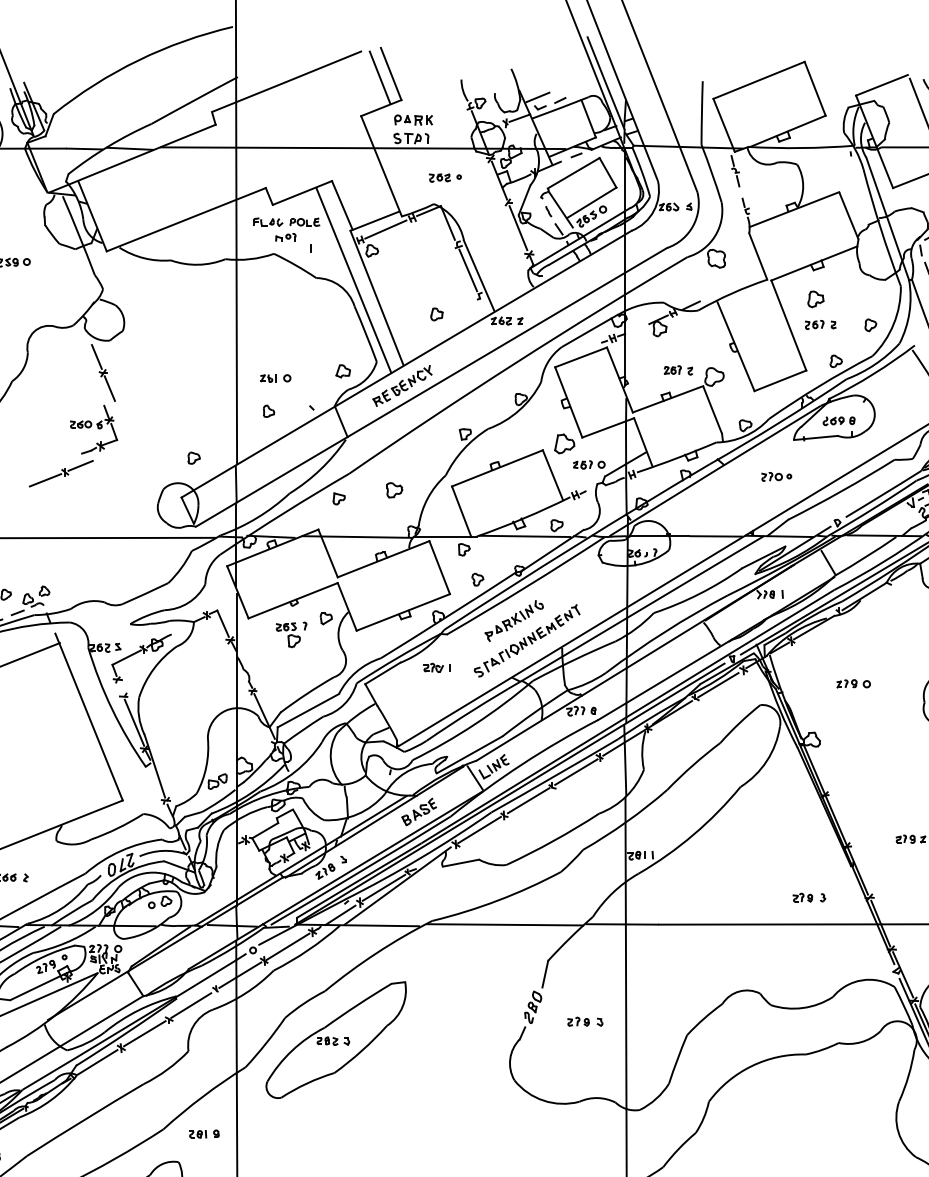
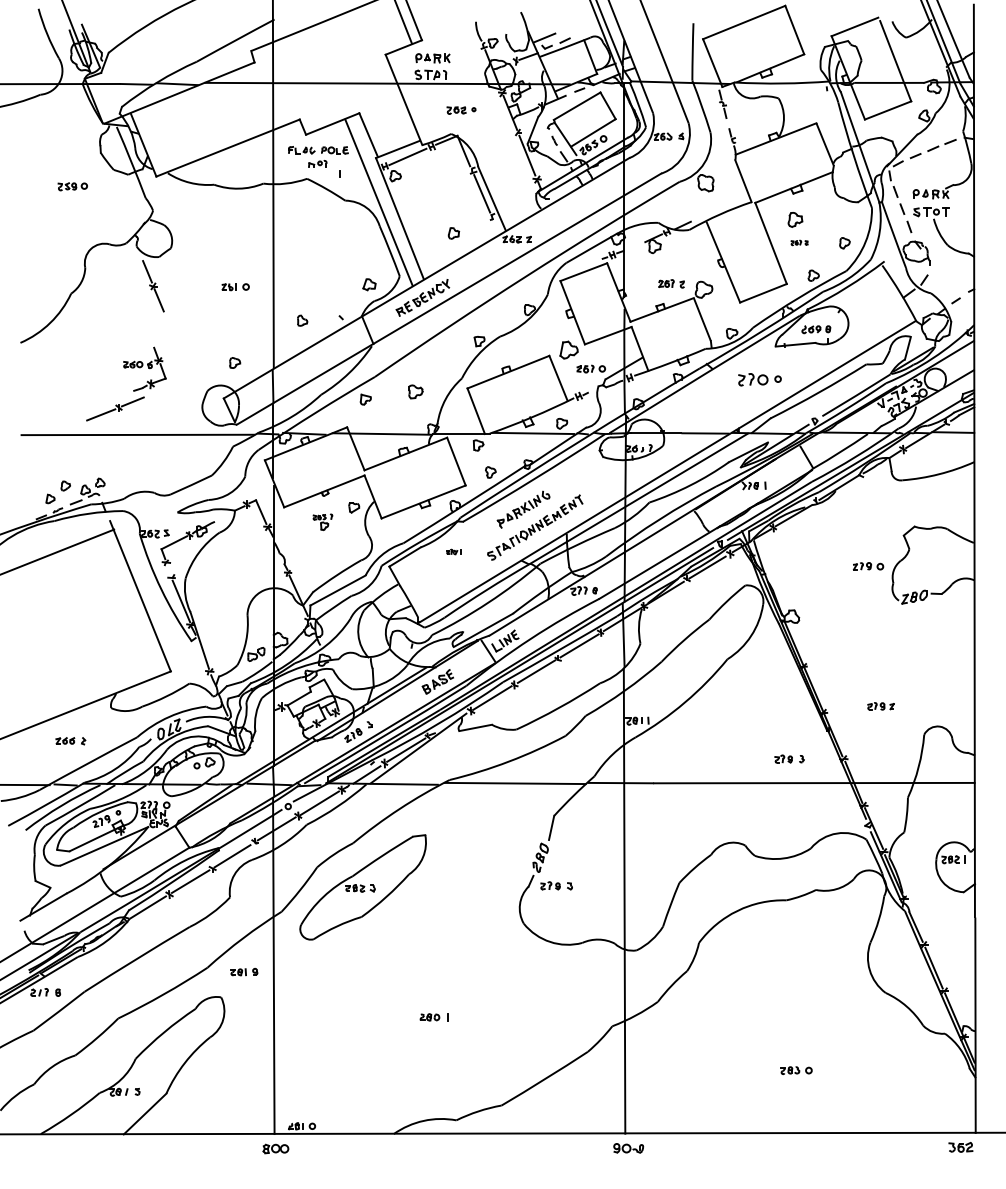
part: (820, 324) -> (799, 242), size x0.6
part: (275, 378) -> (235, 287), moved
part: (81, 453) -> (133, 390), moved
part: (777, 476) -> (760, 379), size x1.6
part: (291, 635) -> (322, 522), size x0.7
part: (436, 667) -> (453, 551), size x0.6
part: (853, 684) -> (868, 566), moved
part: (585, 1021) -> (556, 885), moved

